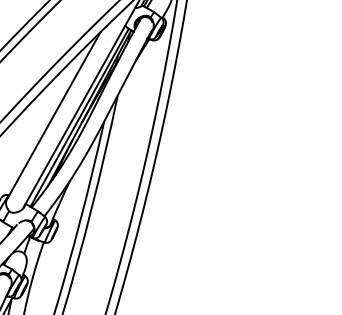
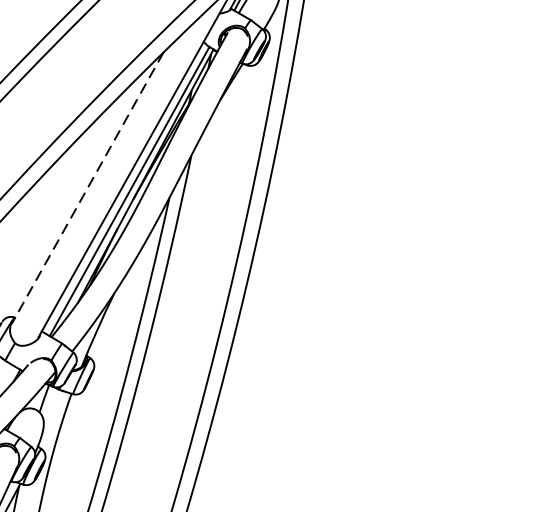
line: (53, 115) -> (87, 187), solid -> dashed

